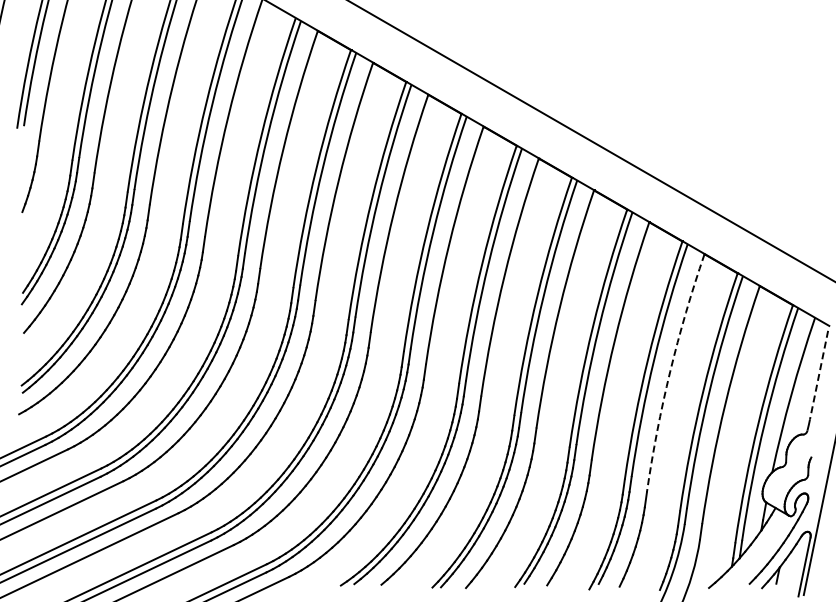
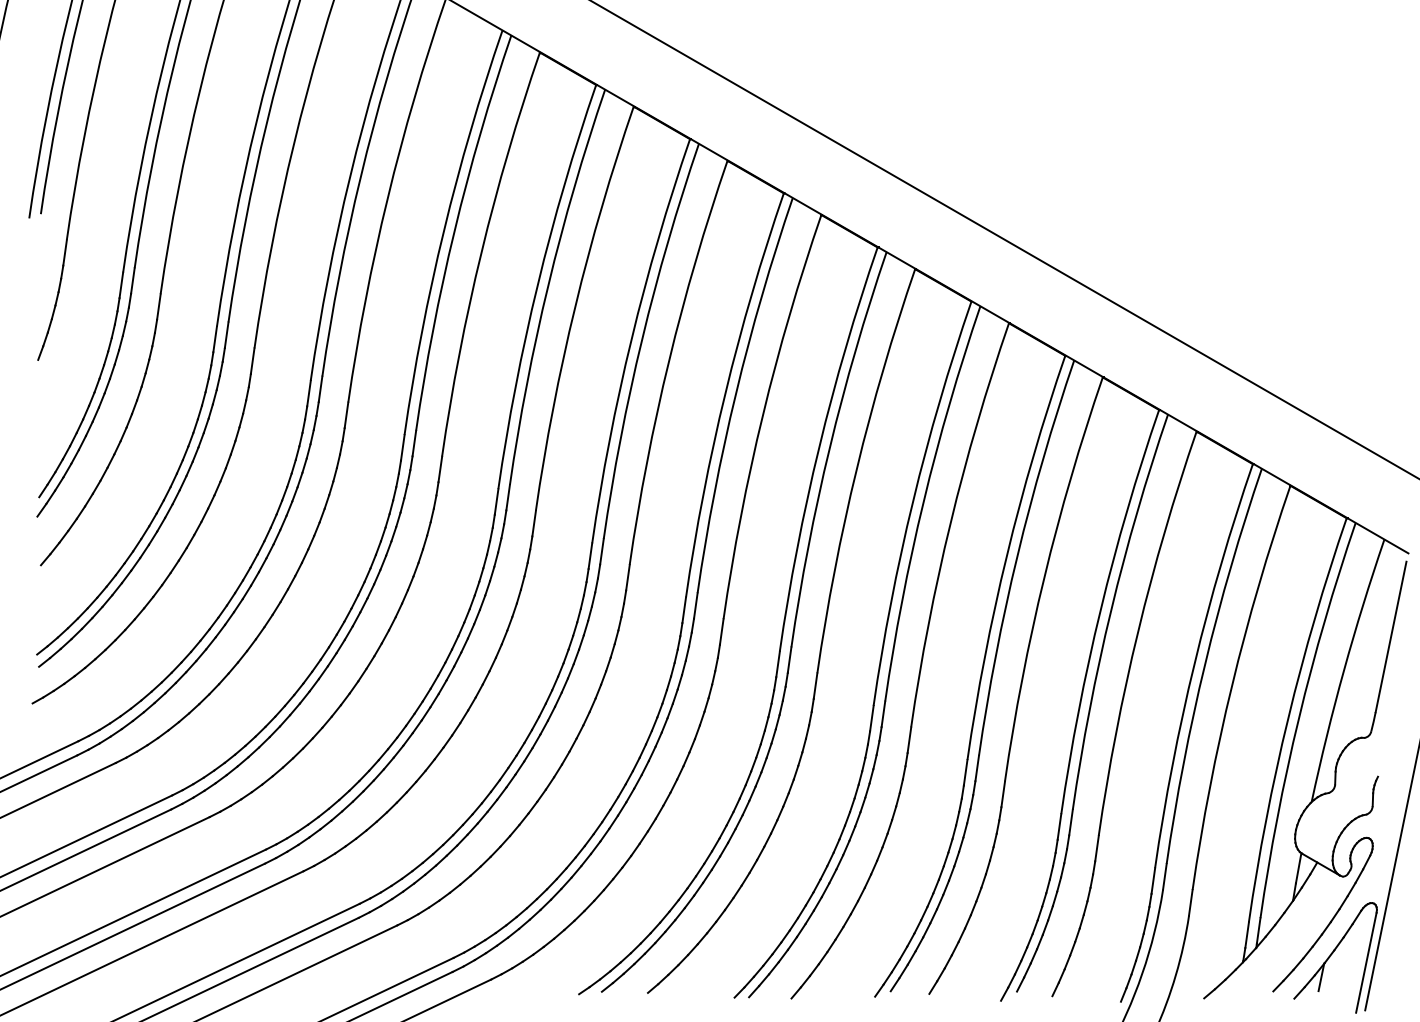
arc: (670, 371) -> (1138, 630), dashed -> solid
line: (818, 375) -> (1390, 637), dashed -> solid

